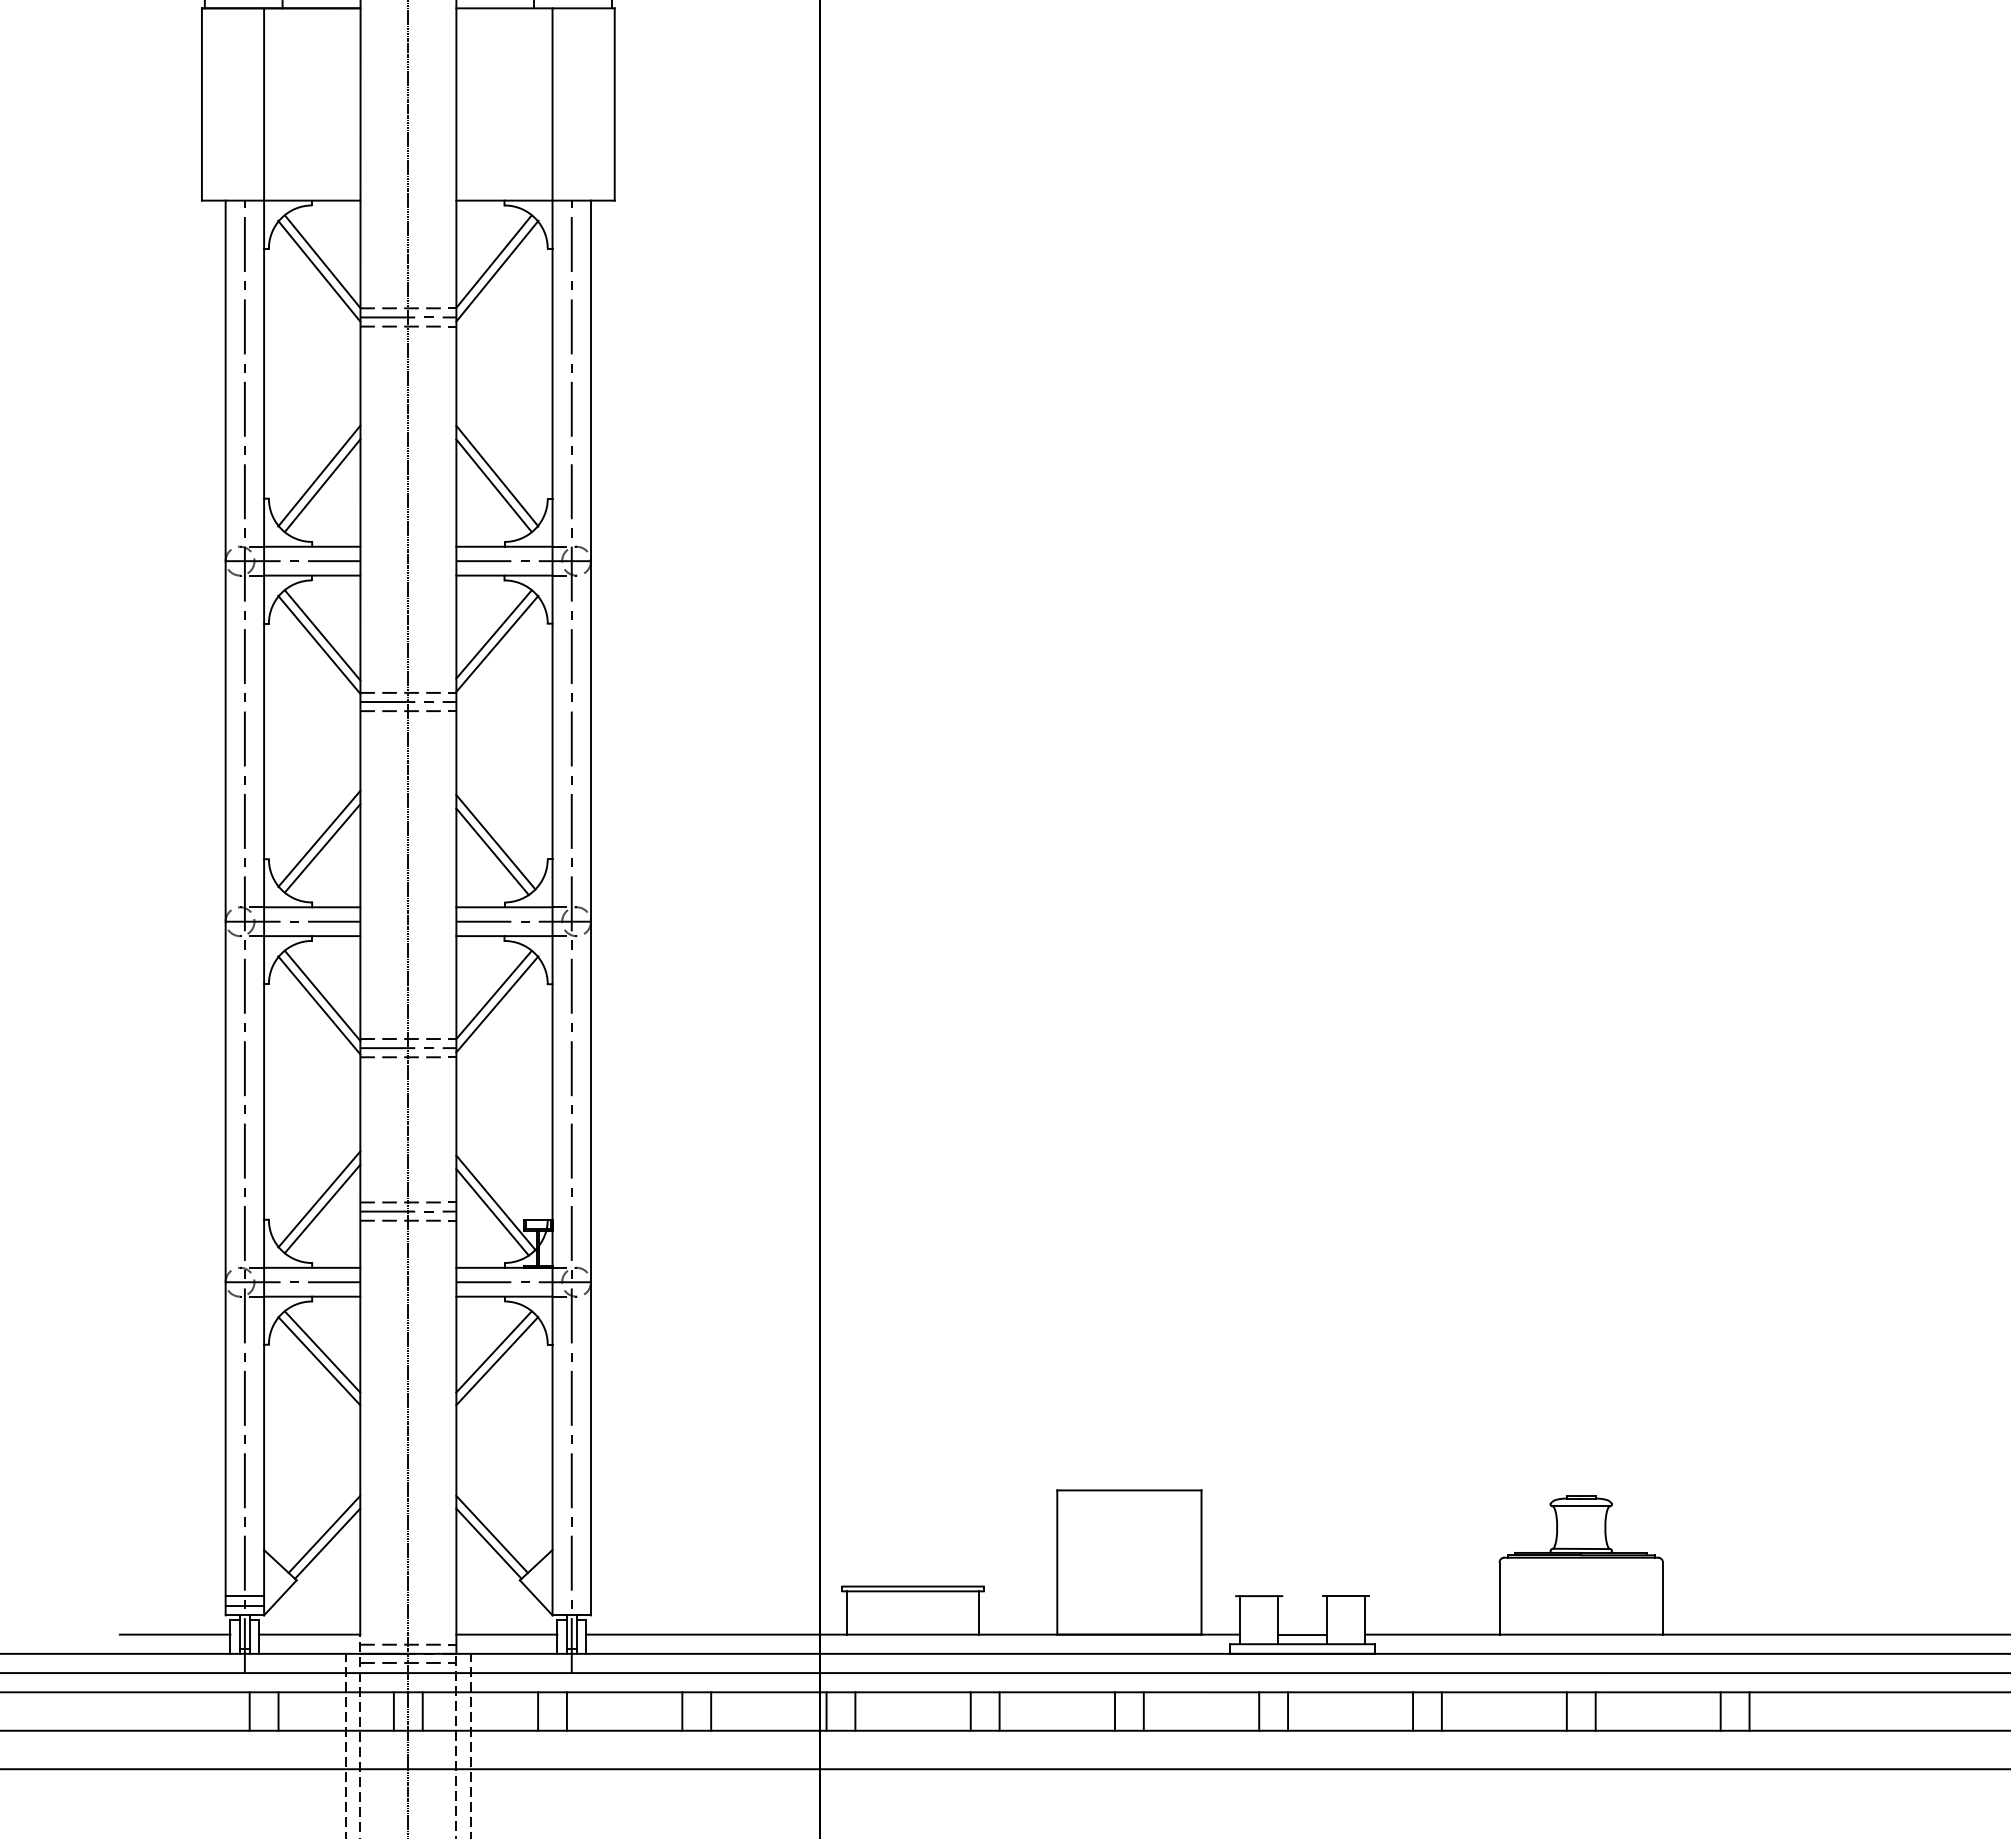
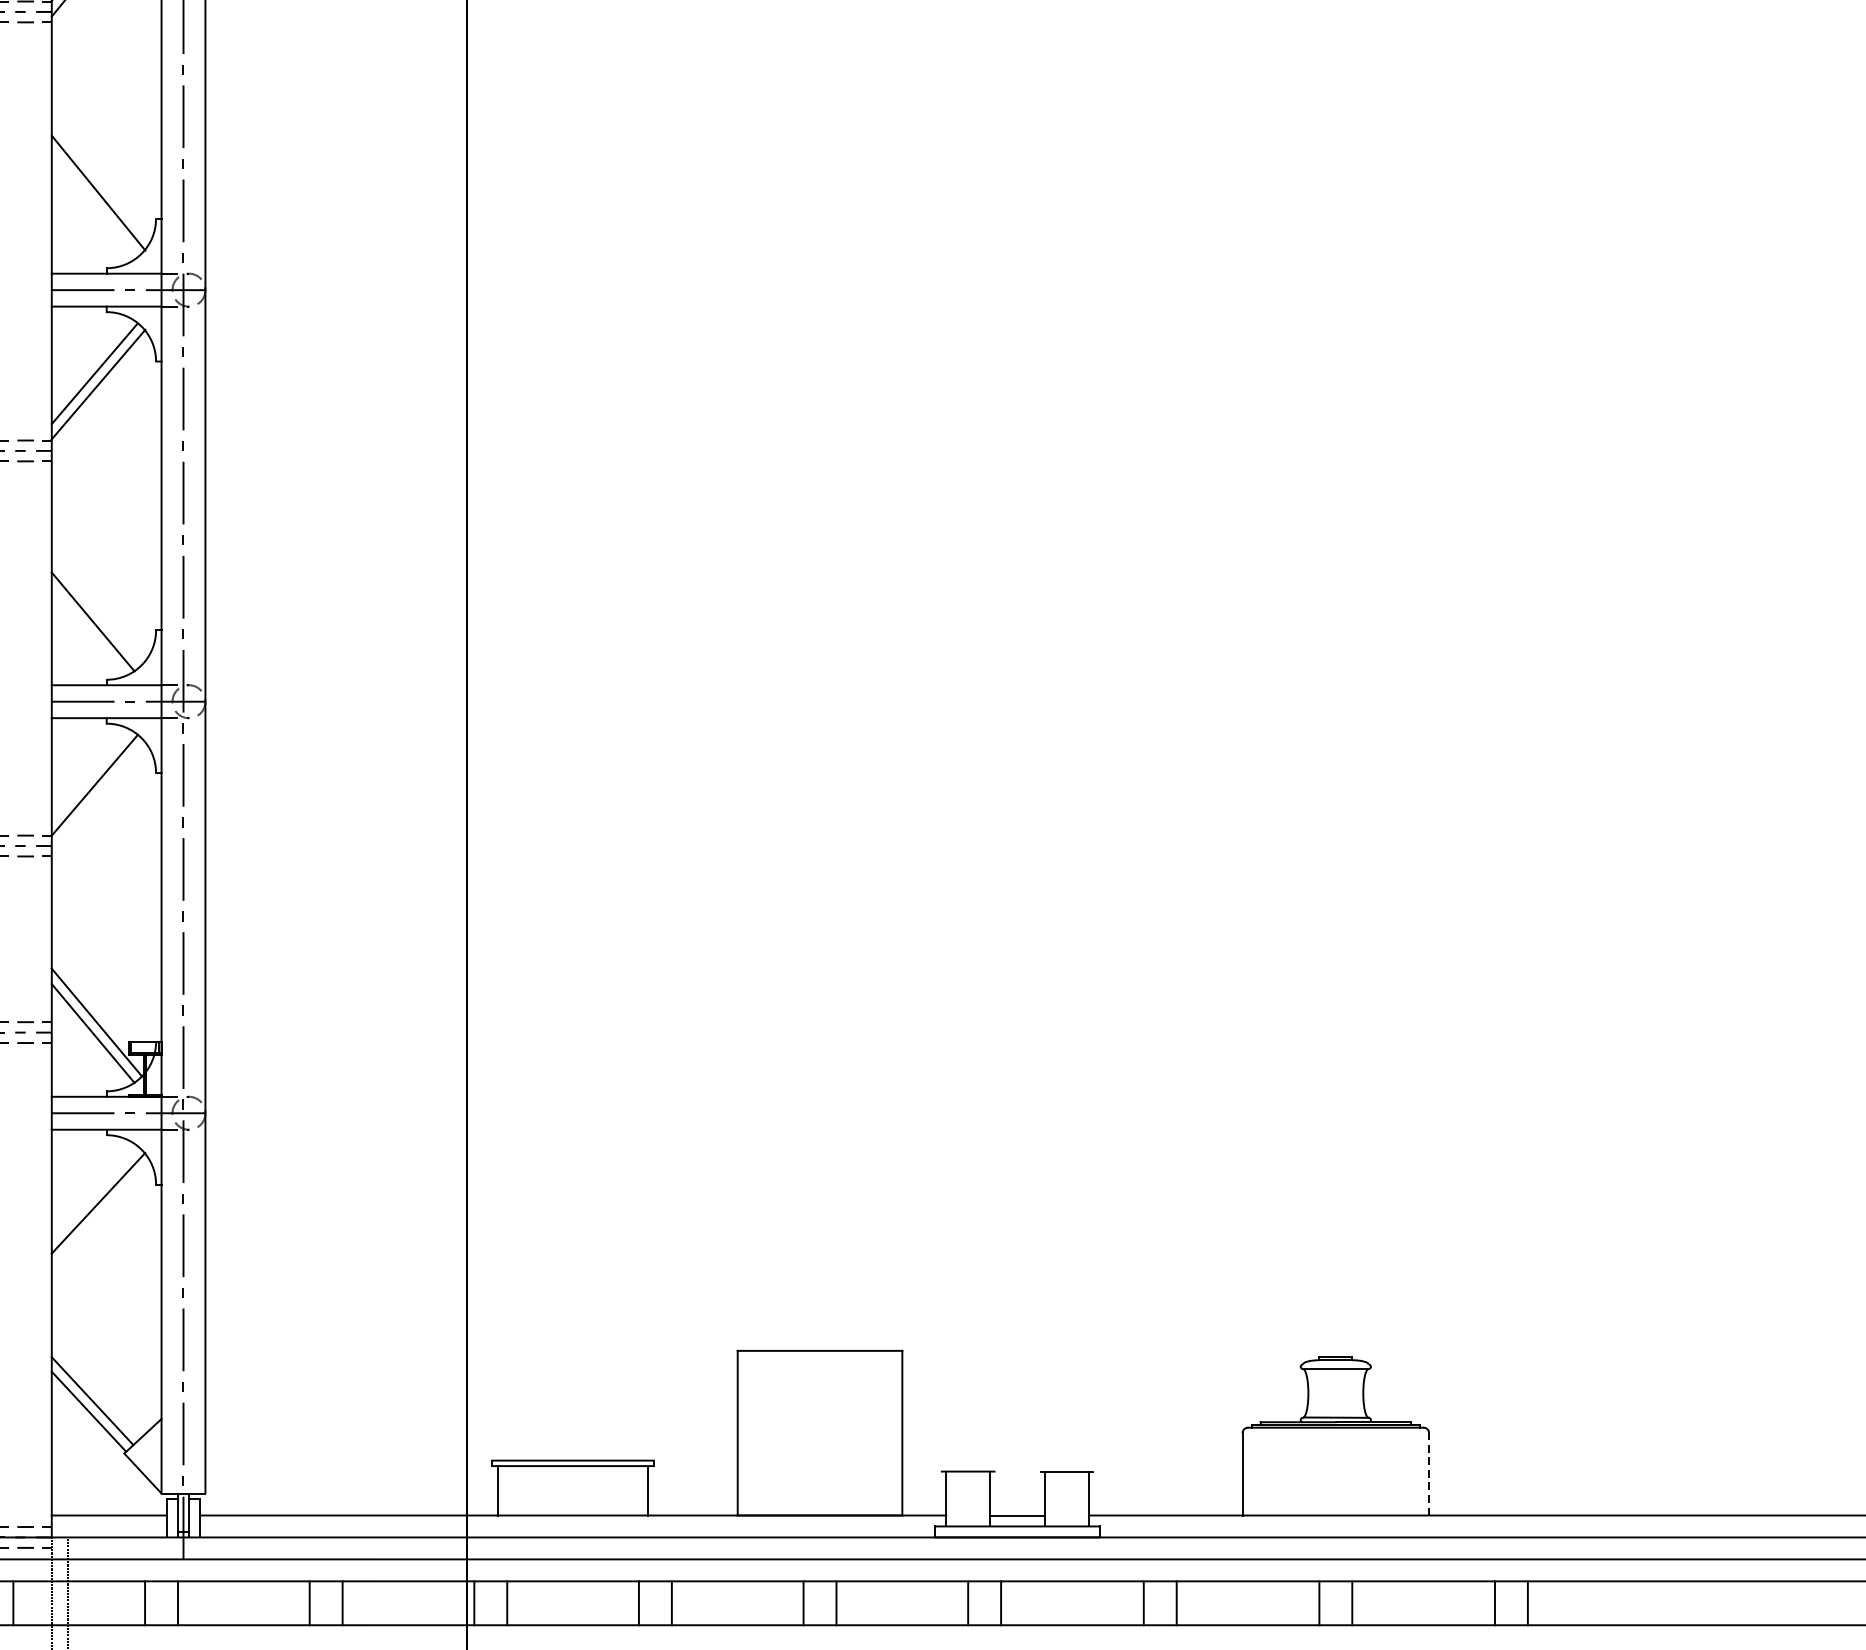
line: (493, 485) -> (94, 203), removed
line: (495, 842) -> (96, 611), removed
line: (497, 1004) -> (98, 796), removed
line: (493, 1351) -> (94, 1192), removed
line: (1662, 1598) -> (1428, 1474), solid -> dashed

